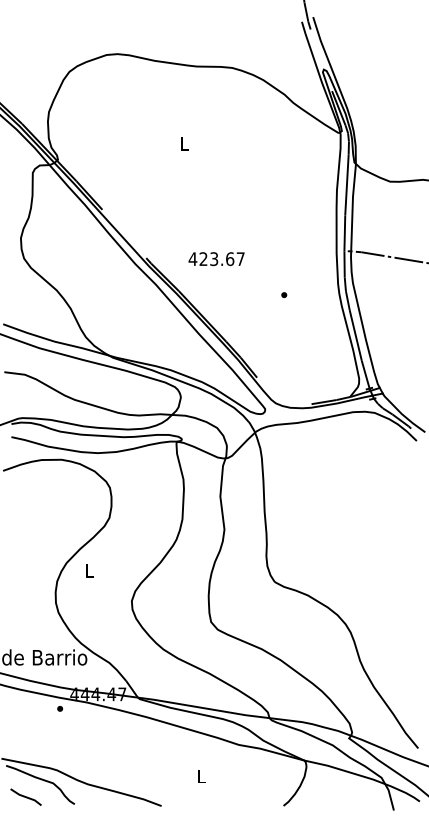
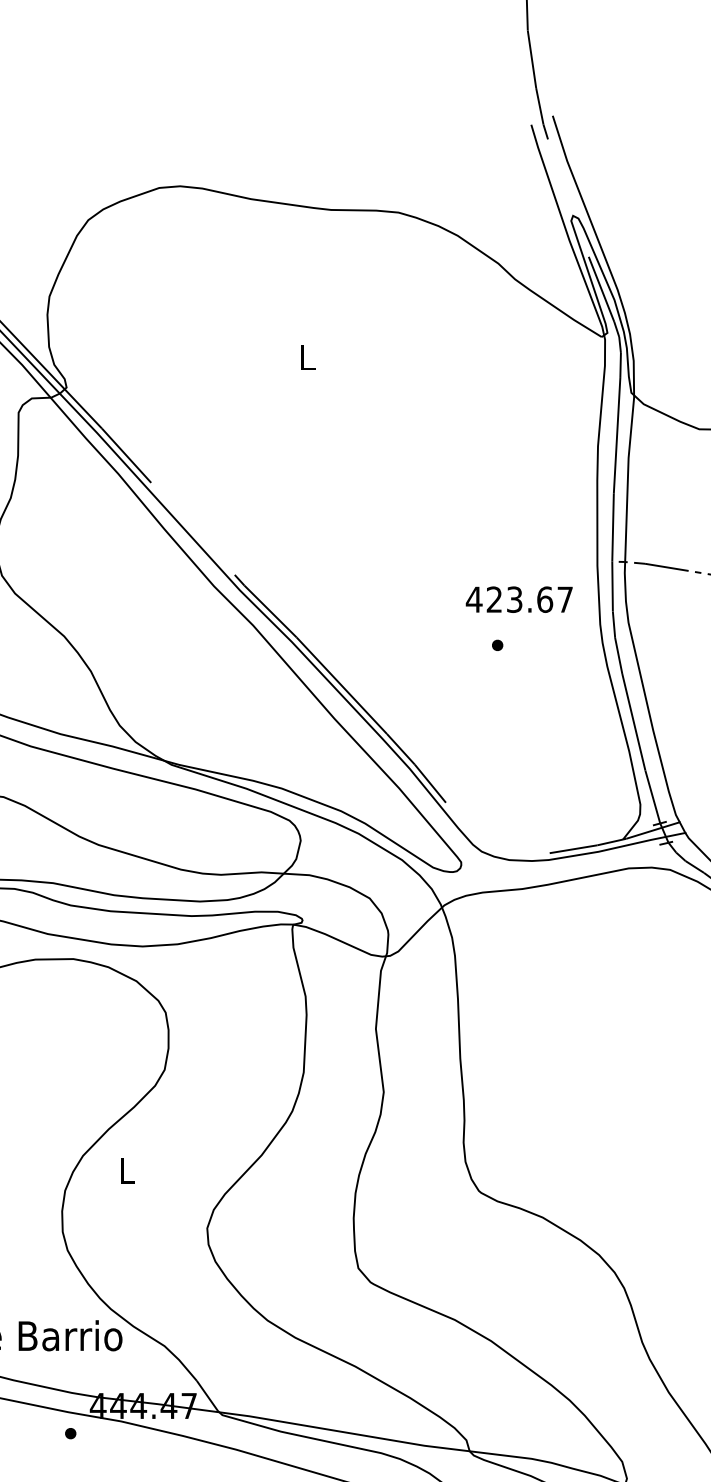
text: (216, 259) -> (519, 600), moved

